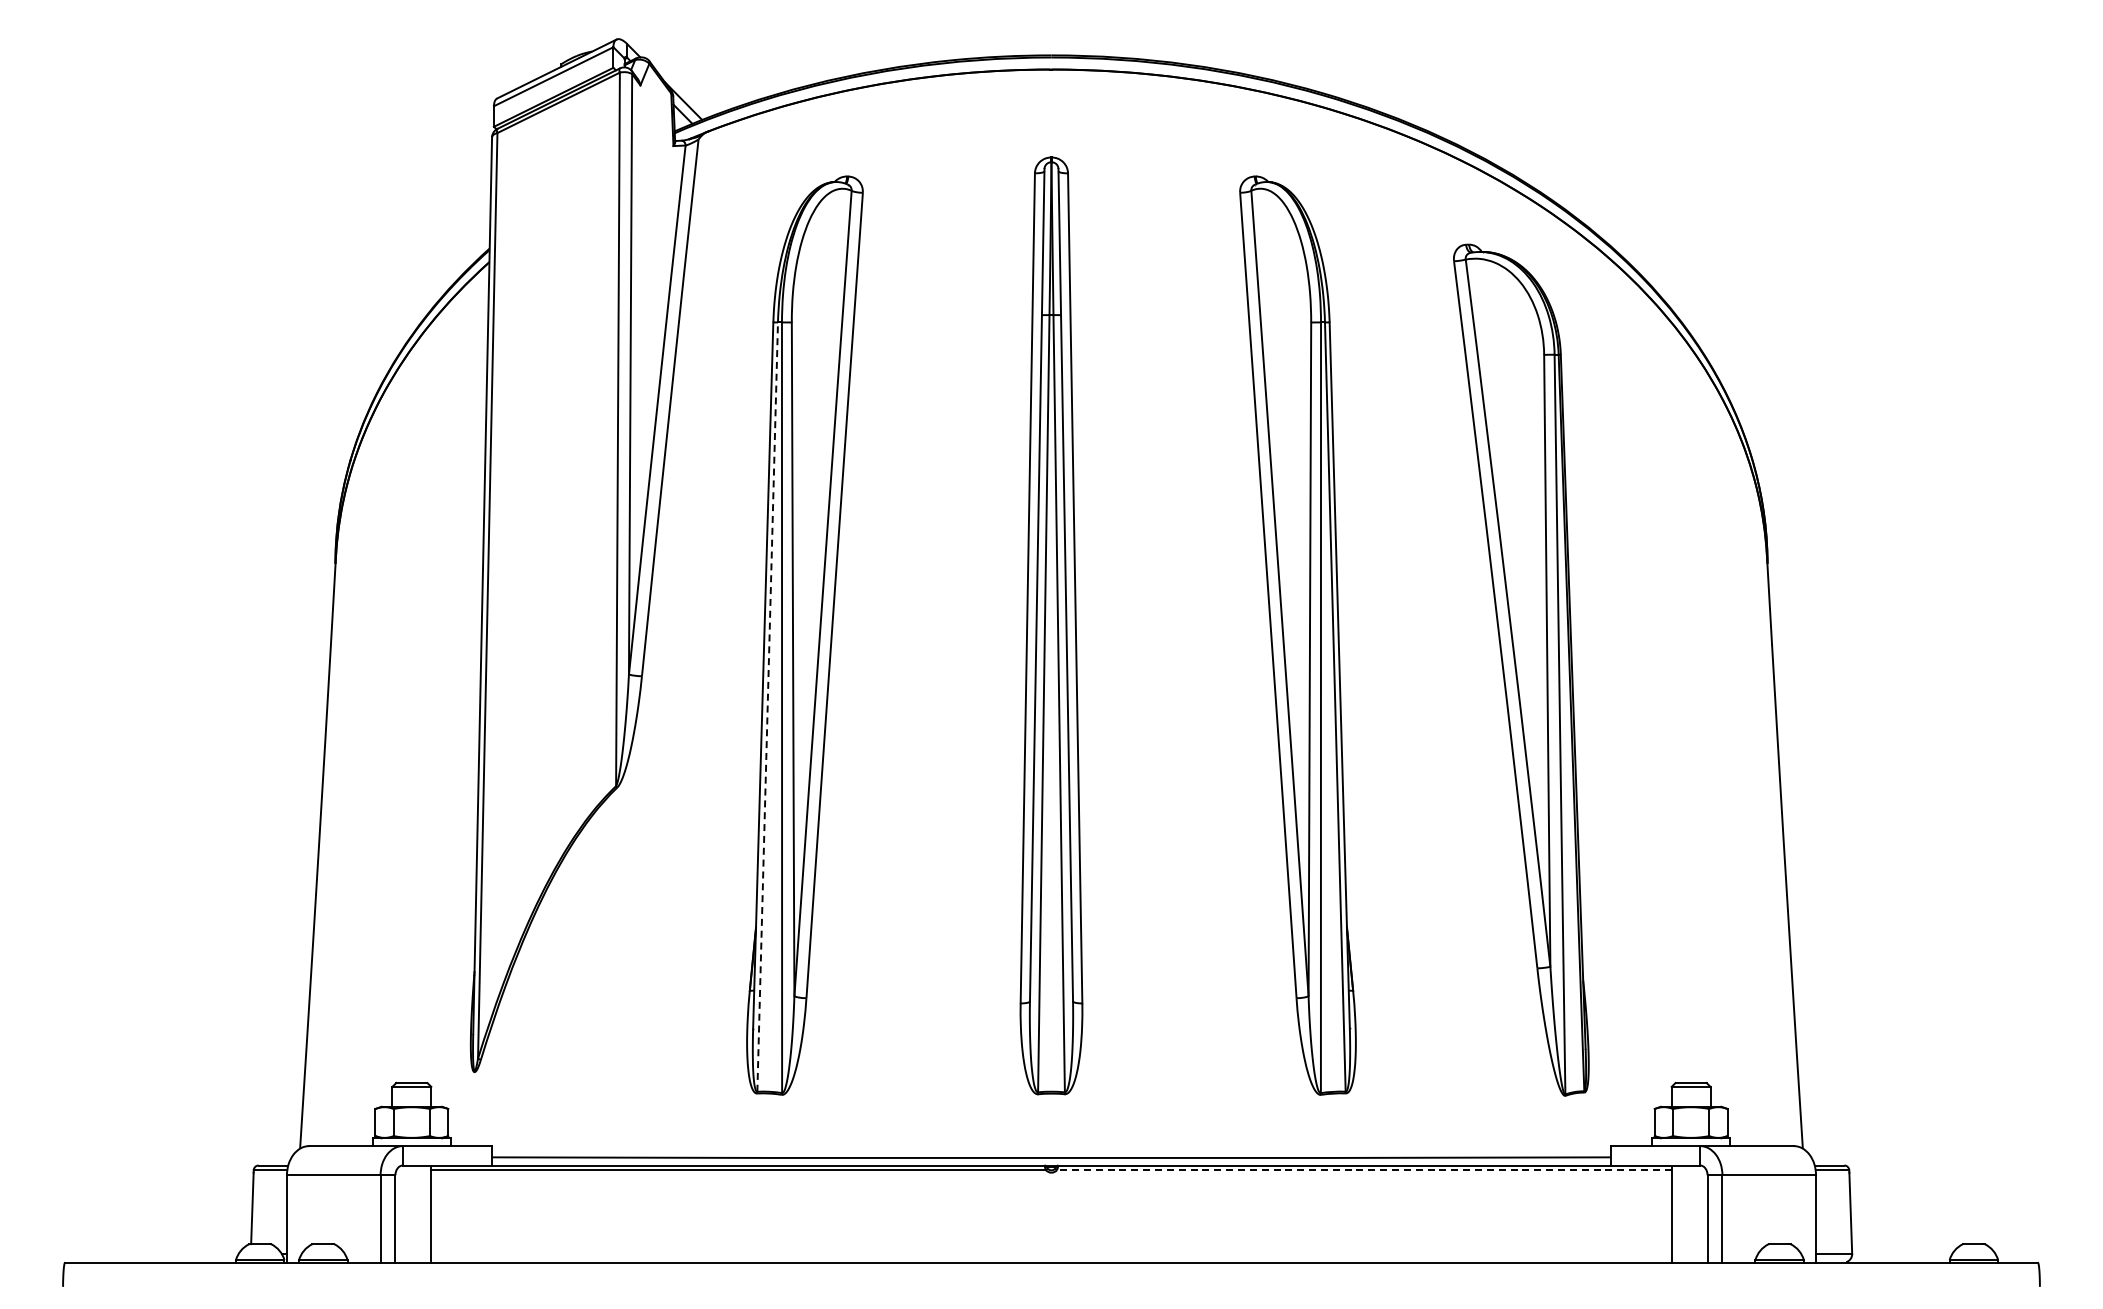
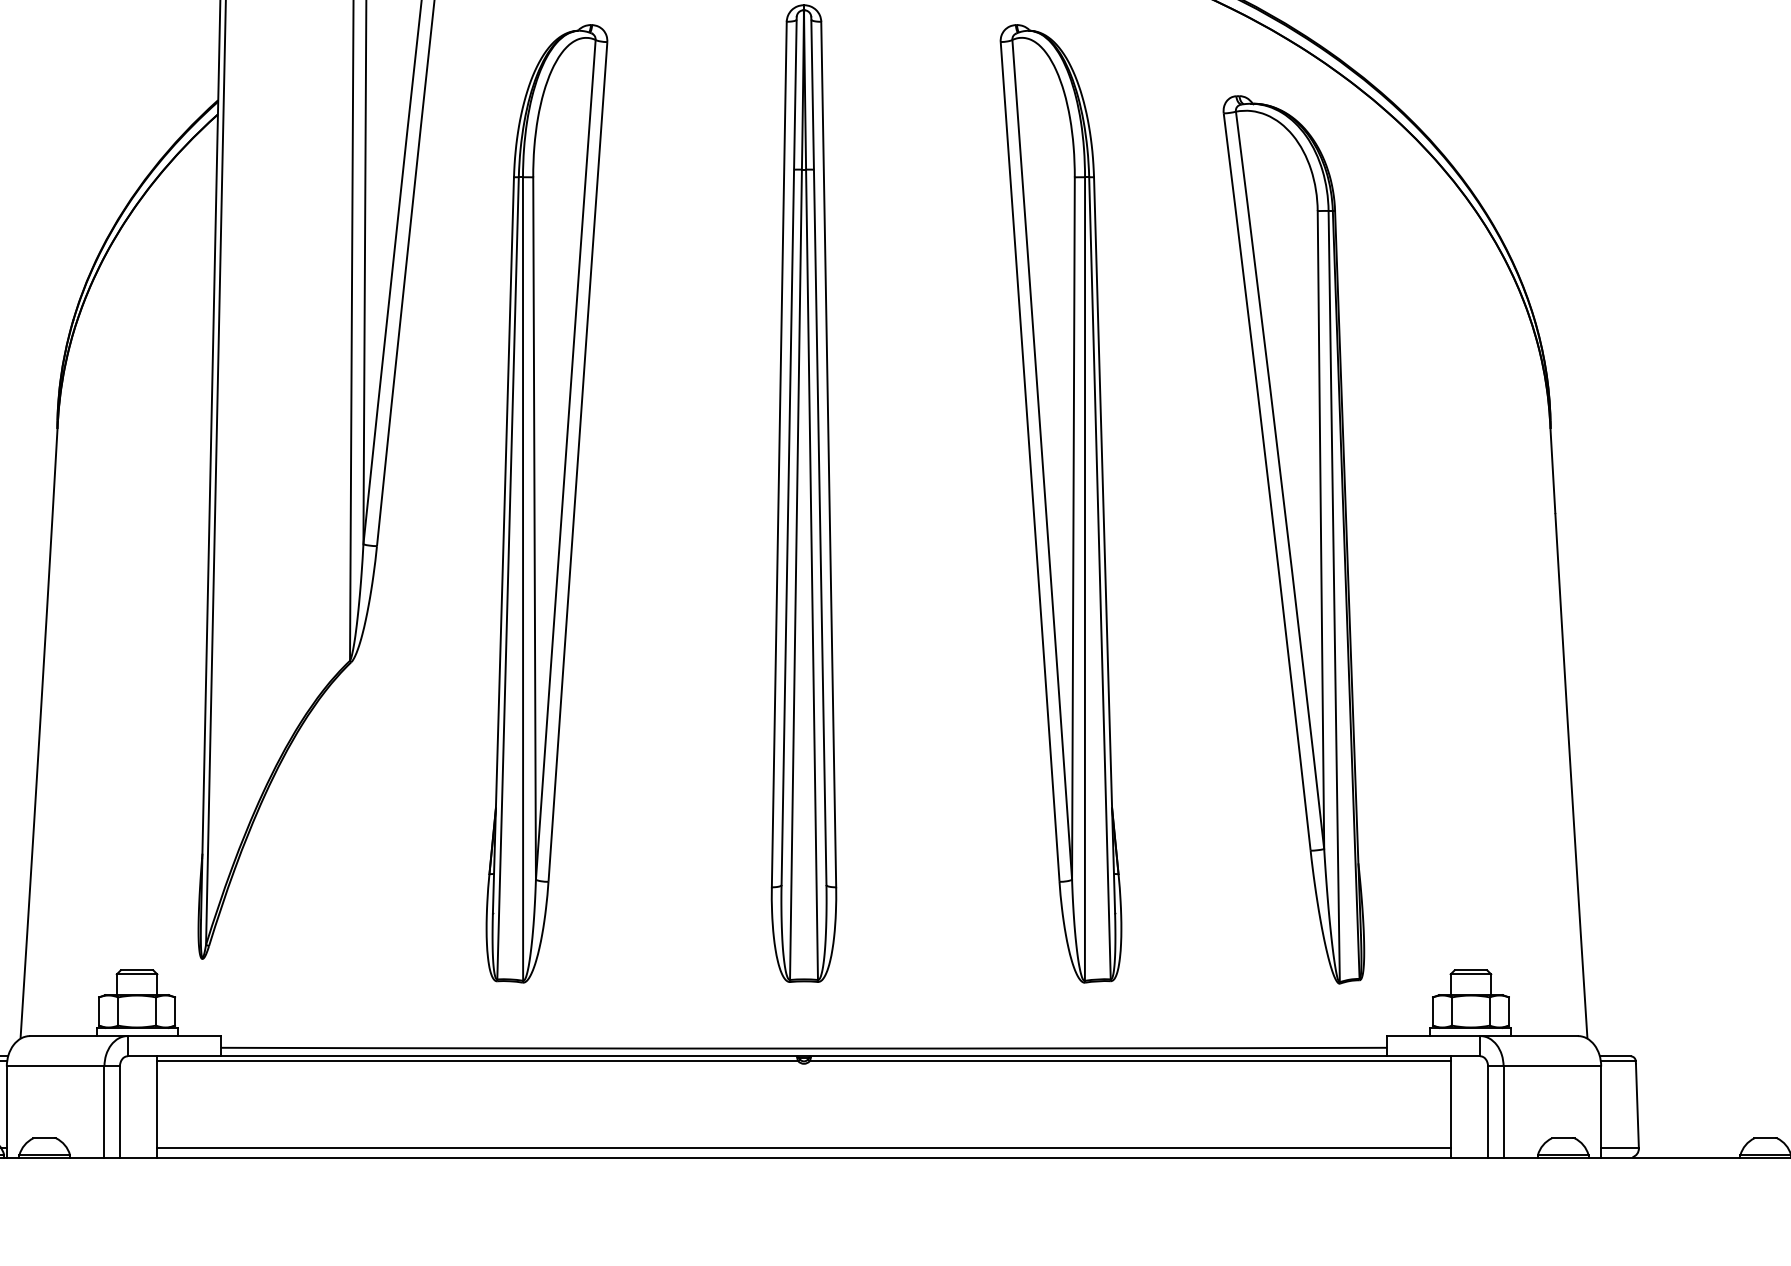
line: (767, 707) -> (507, 578), dashed -> solid
line: (1363, 1170) -> (1129, 1061), dashed -> solid
line: (1051, 1253) -> (804, 1148), added

